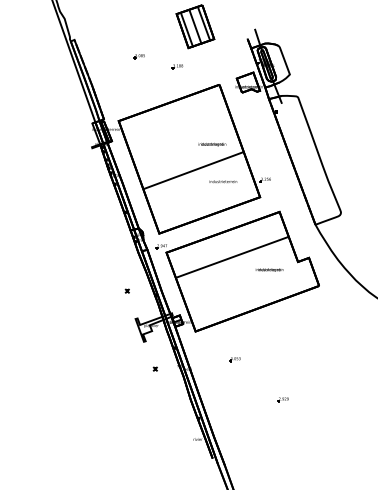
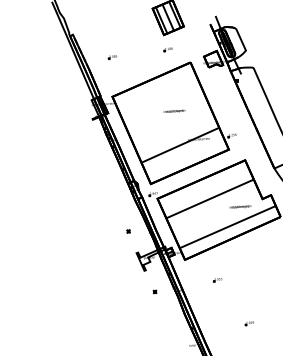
part: (138, 56) -> (111, 57), moved
part: (177, 66) -> (168, 49), moved
text: (212, 144) -> (174, 111), moved
line: (193, 170) -> (180, 145), moved
line: (252, 294) -> (228, 227), added
part: (282, 399) -> (249, 323), moved

